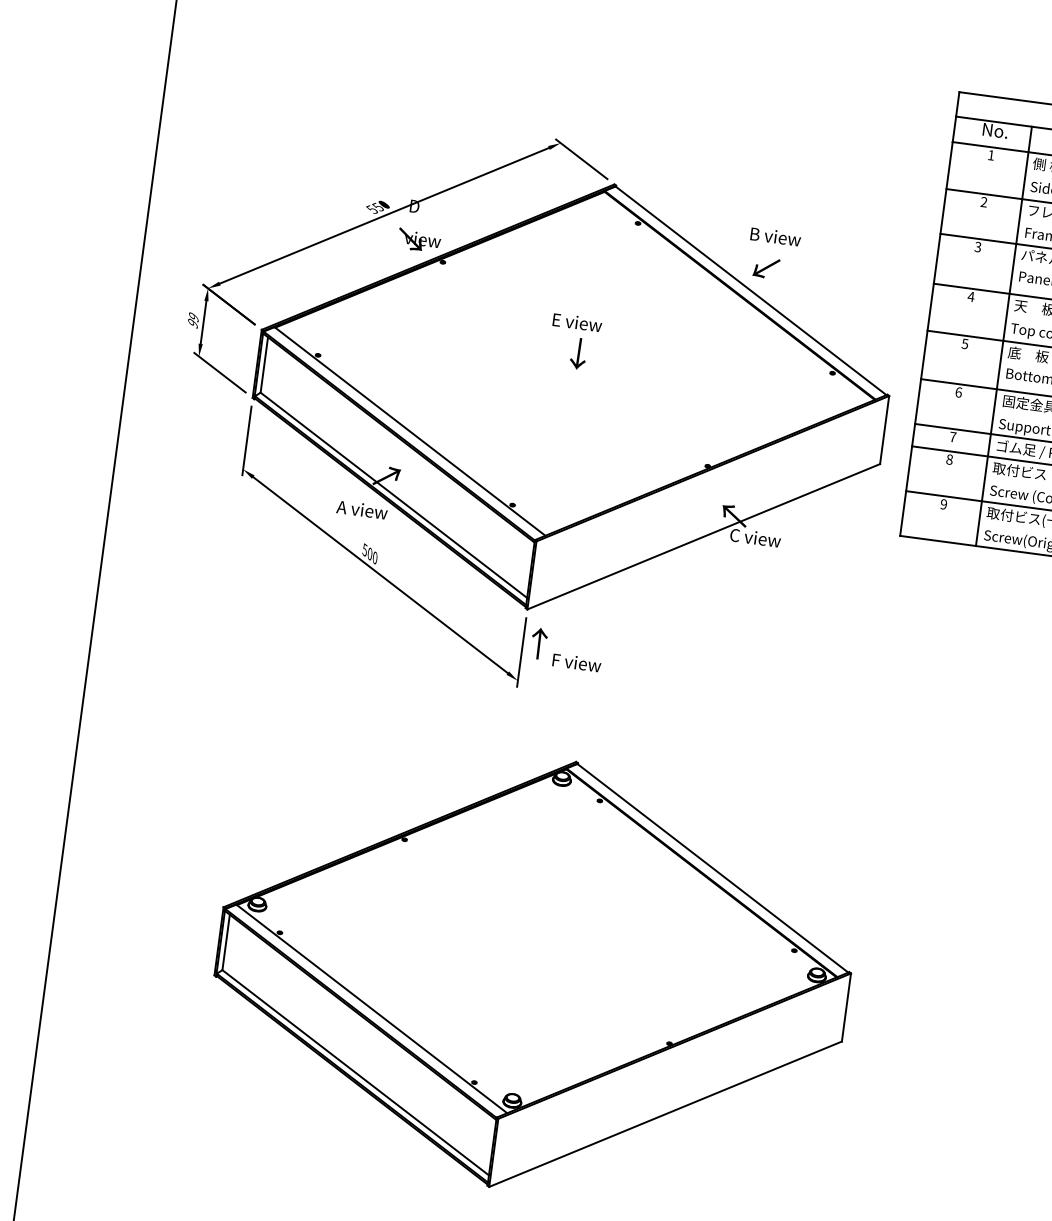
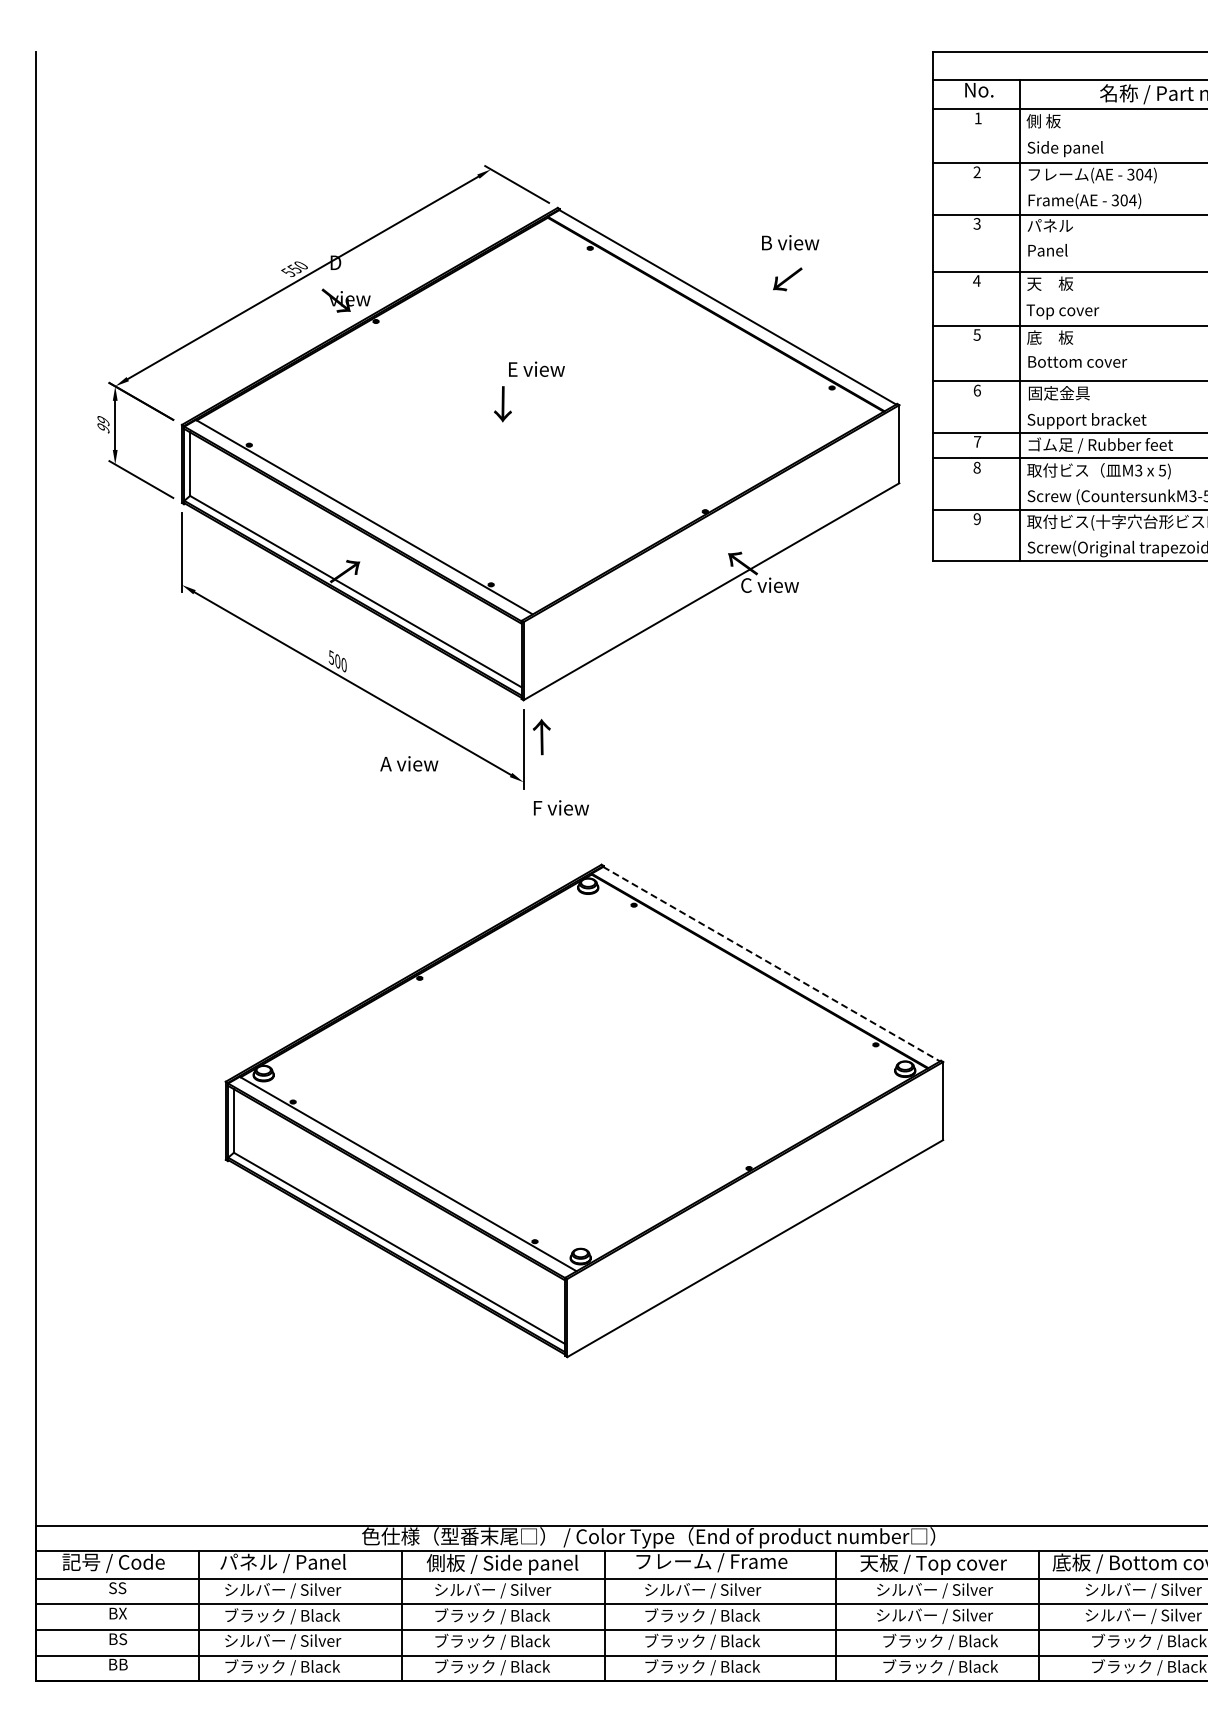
text: (775, 236) -> (790, 242), moved
text: (766, 268) -> (787, 279), moved
text: (578, 353) -> (502, 404), moved
text: (362, 509) -> (409, 763), moved
text: (577, 662) -> (561, 807), moved
line: (713, 868) -> (772, 964), solid -> dashed

